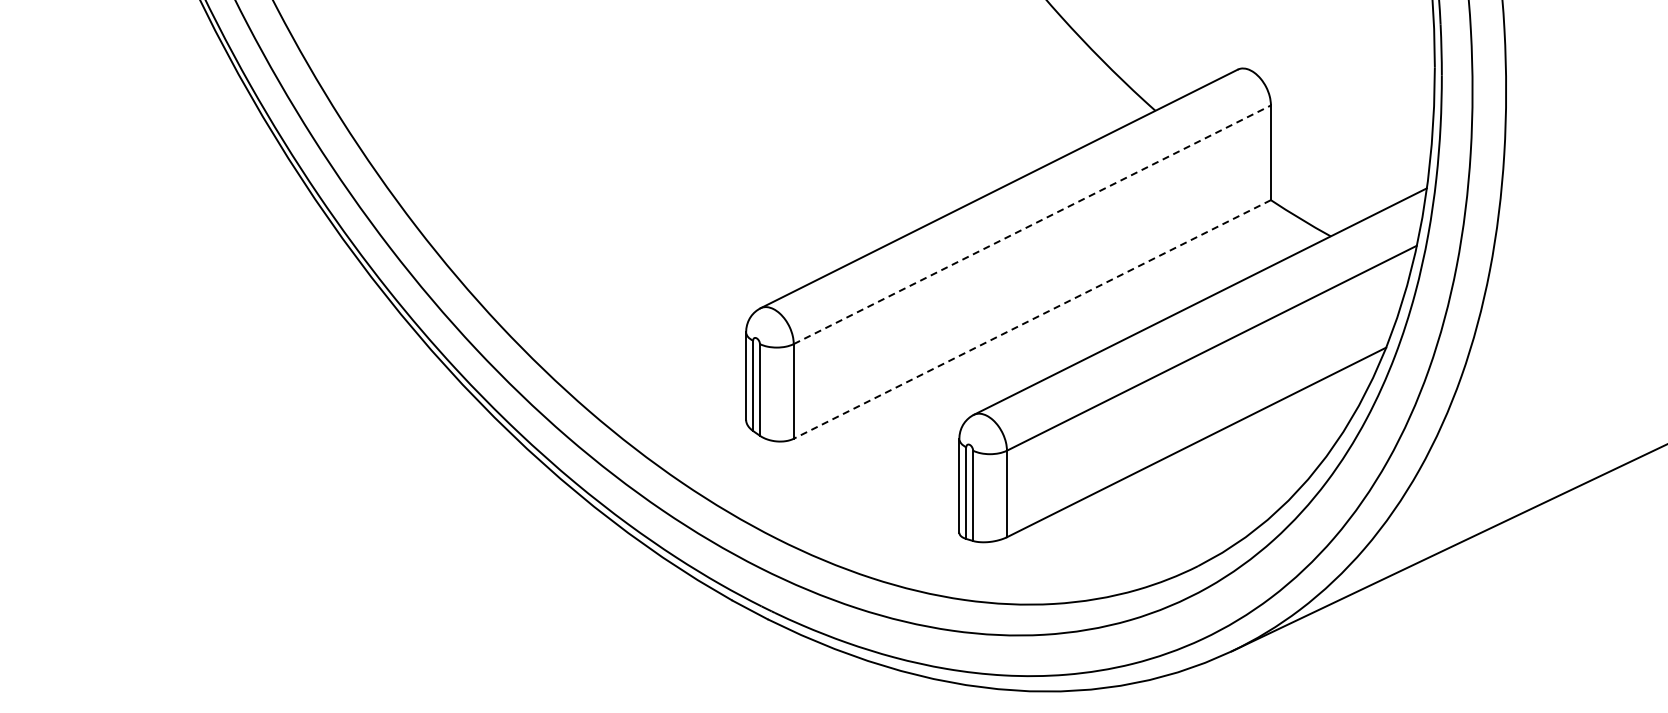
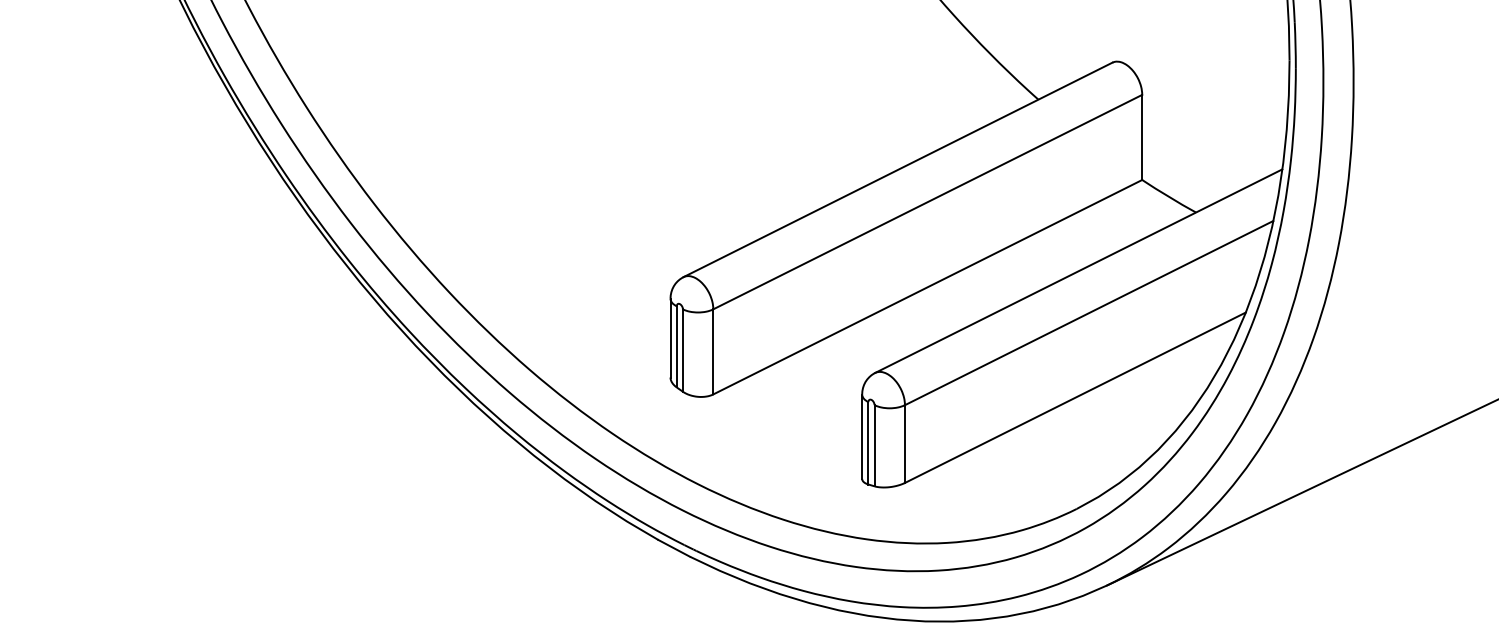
line: (1032, 224) -> (927, 201), dashed -> solid
line: (1032, 319) -> (927, 287), dashed -> solid

